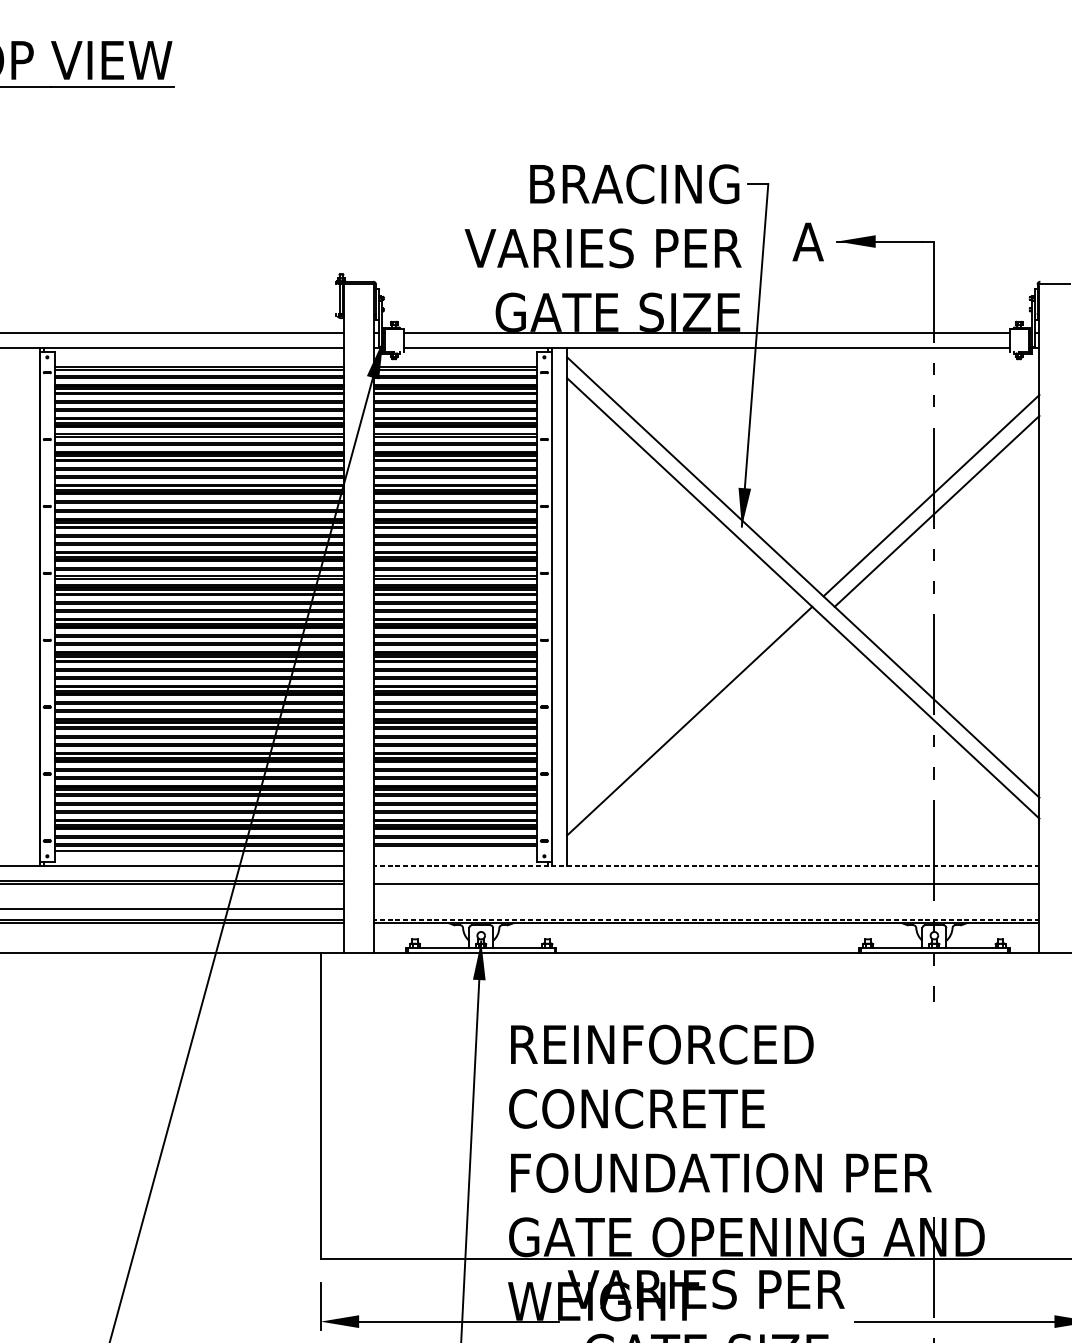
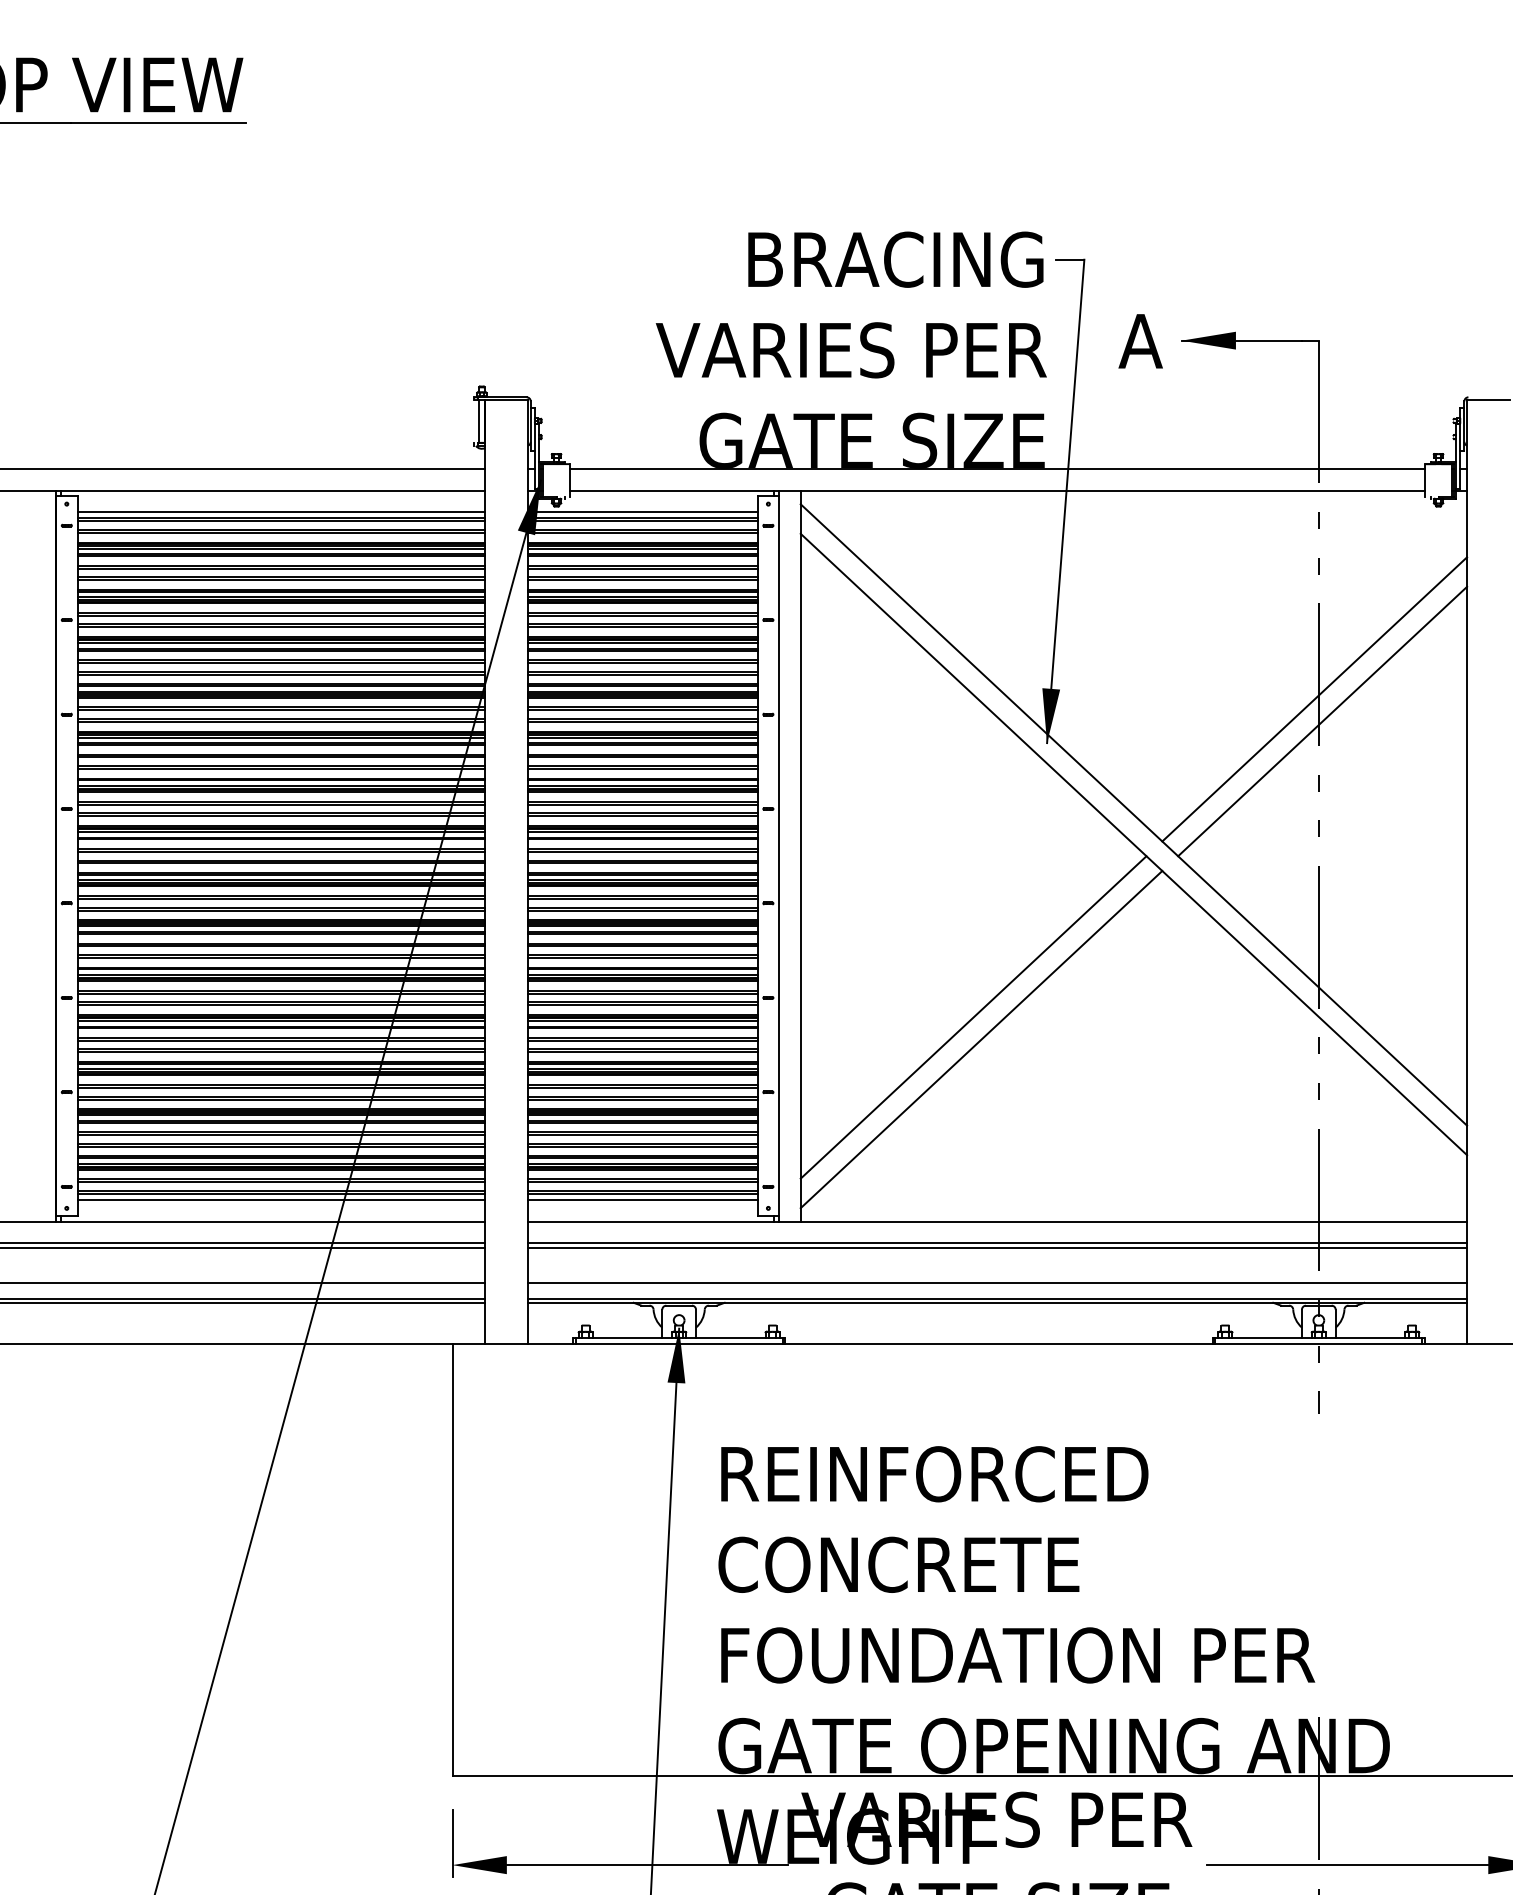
line: (198, 363) -> (280, 512), added
line: (455, 363) -> (642, 512), added
line: (695, 736) -> (981, 1039), added
line: (455, 850) -> (642, 1200), added
line: (706, 865) -> (997, 1221), dashed -> solid
line: (706, 881) -> (997, 1243), added
line: (706, 909) -> (997, 1283), added
line: (706, 920) -> (997, 1298), dashed -> solid

